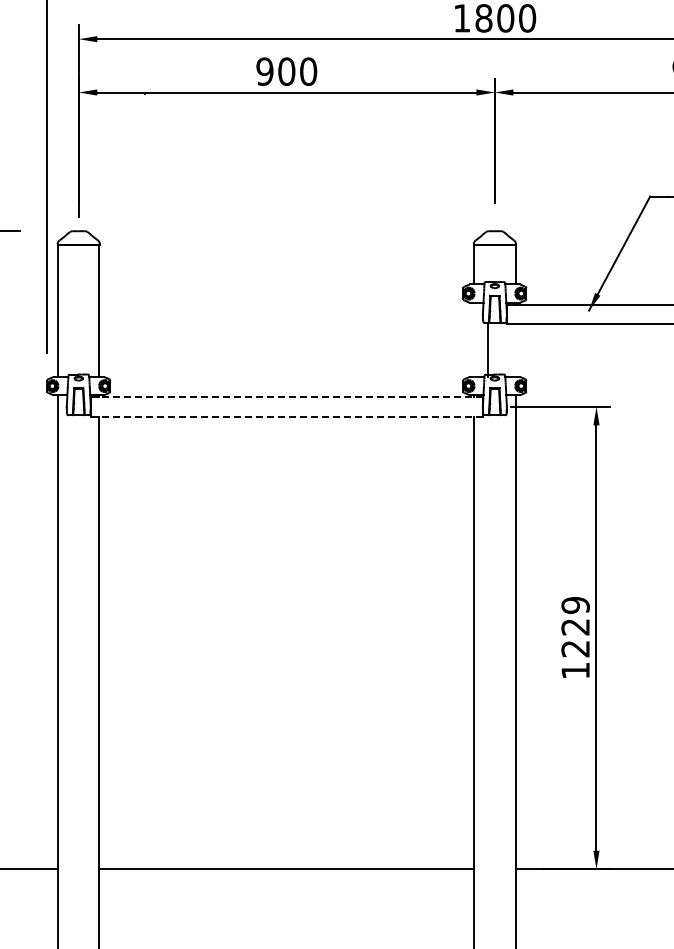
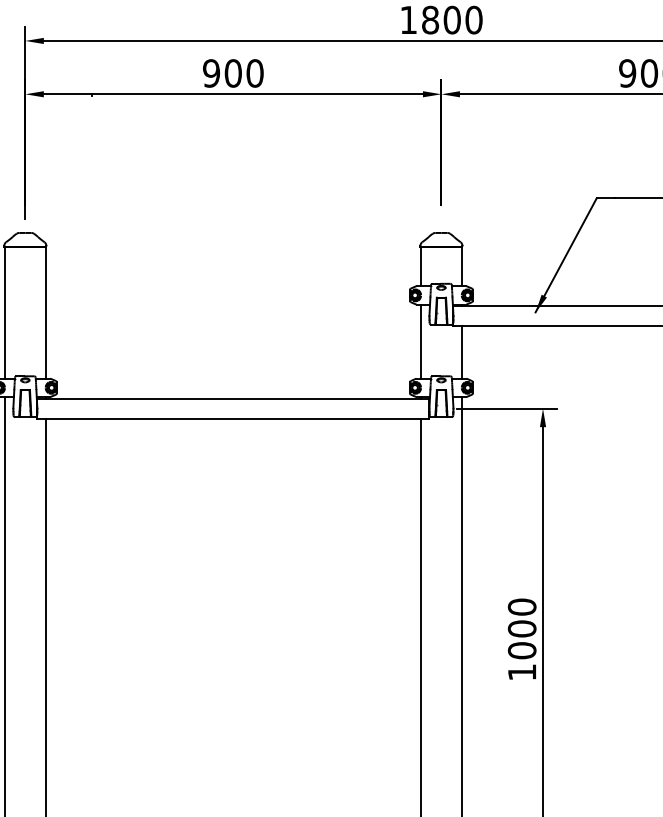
line: (474, 339) -> (421, 341), added
line: (487, 350) -> (462, 352), moved
line: (287, 397) -> (234, 399), dashed -> solid
line: (286, 416) -> (233, 418), dashed -> solid
text: (575, 626) -> (522, 628), 1229 -> 1000

